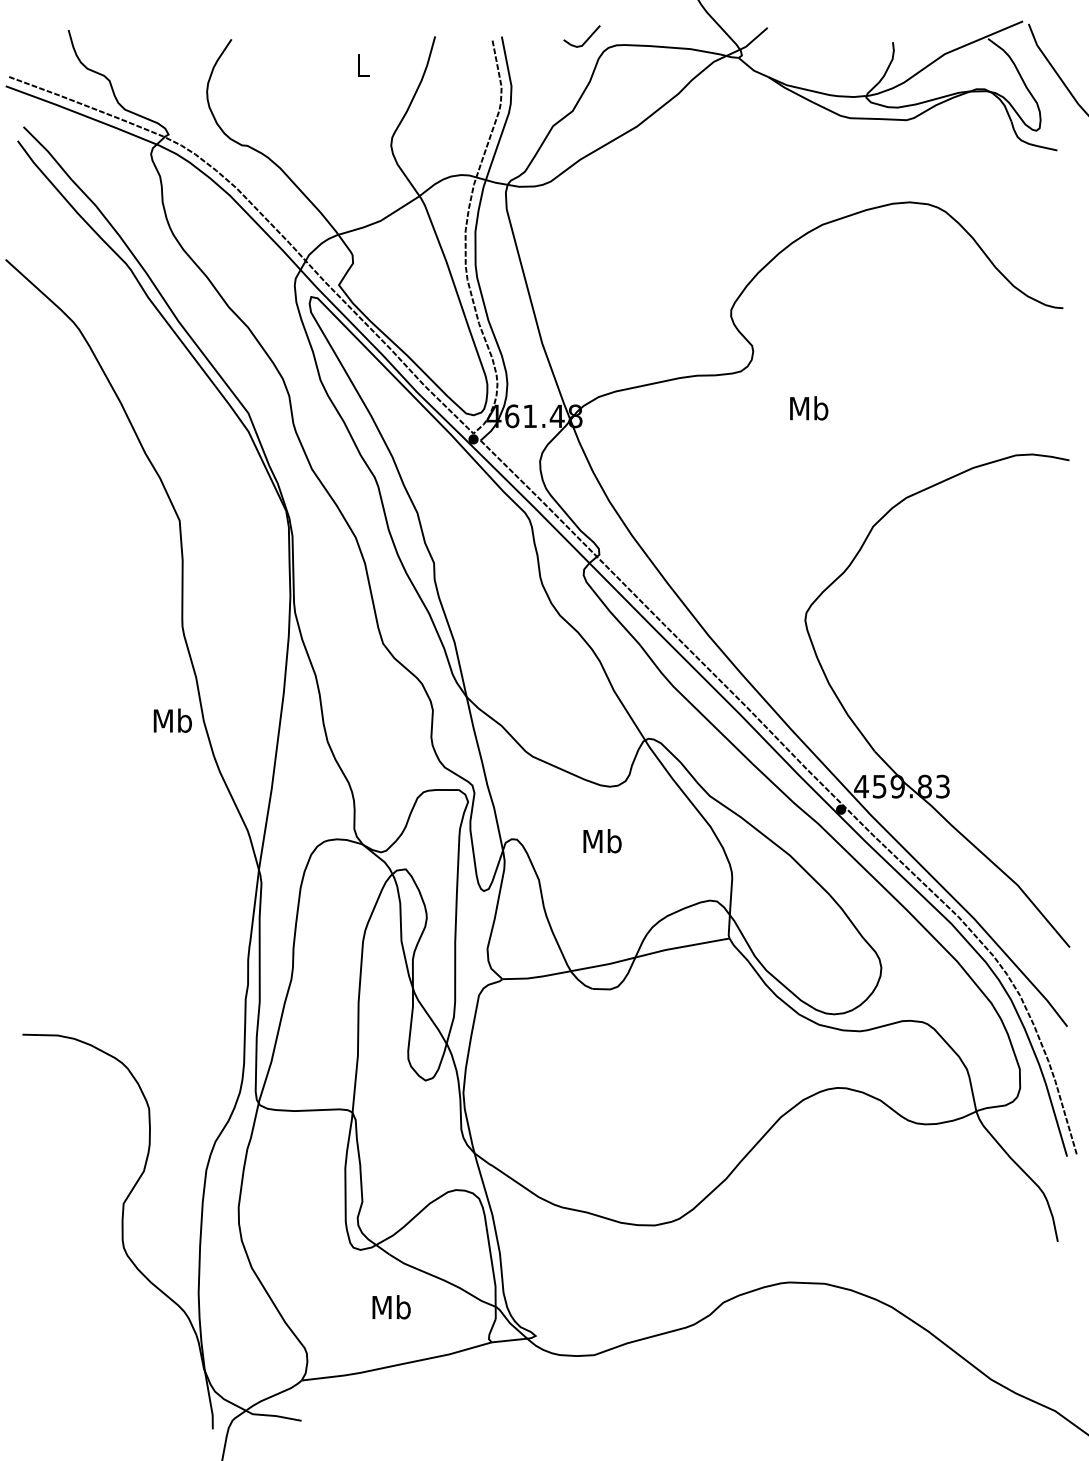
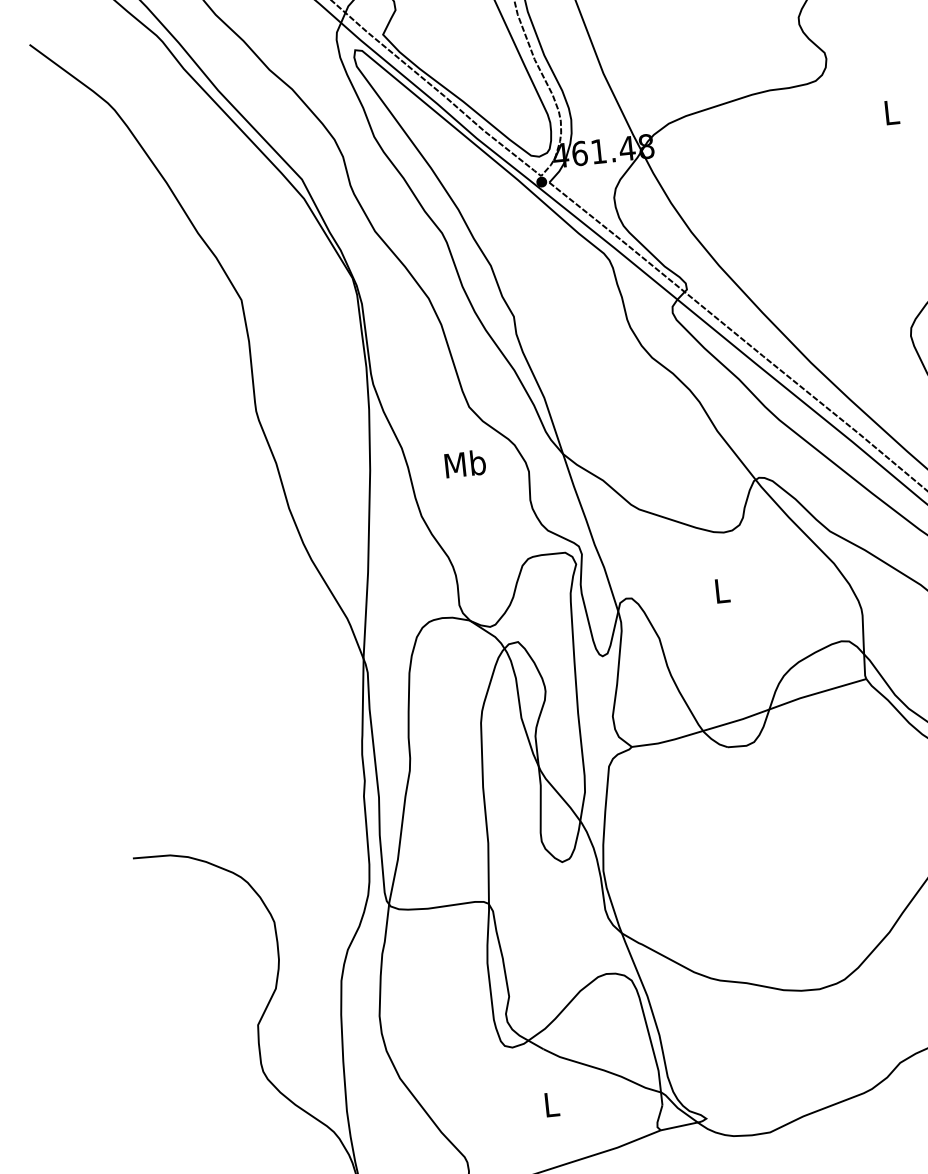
text: (809, 408) -> (891, 112), Mb -> L
text: (172, 720) -> (464, 463), moved
text: (602, 841) -> (721, 590), Mb -> L
text: (391, 1307) -> (551, 1104), Mb -> L

